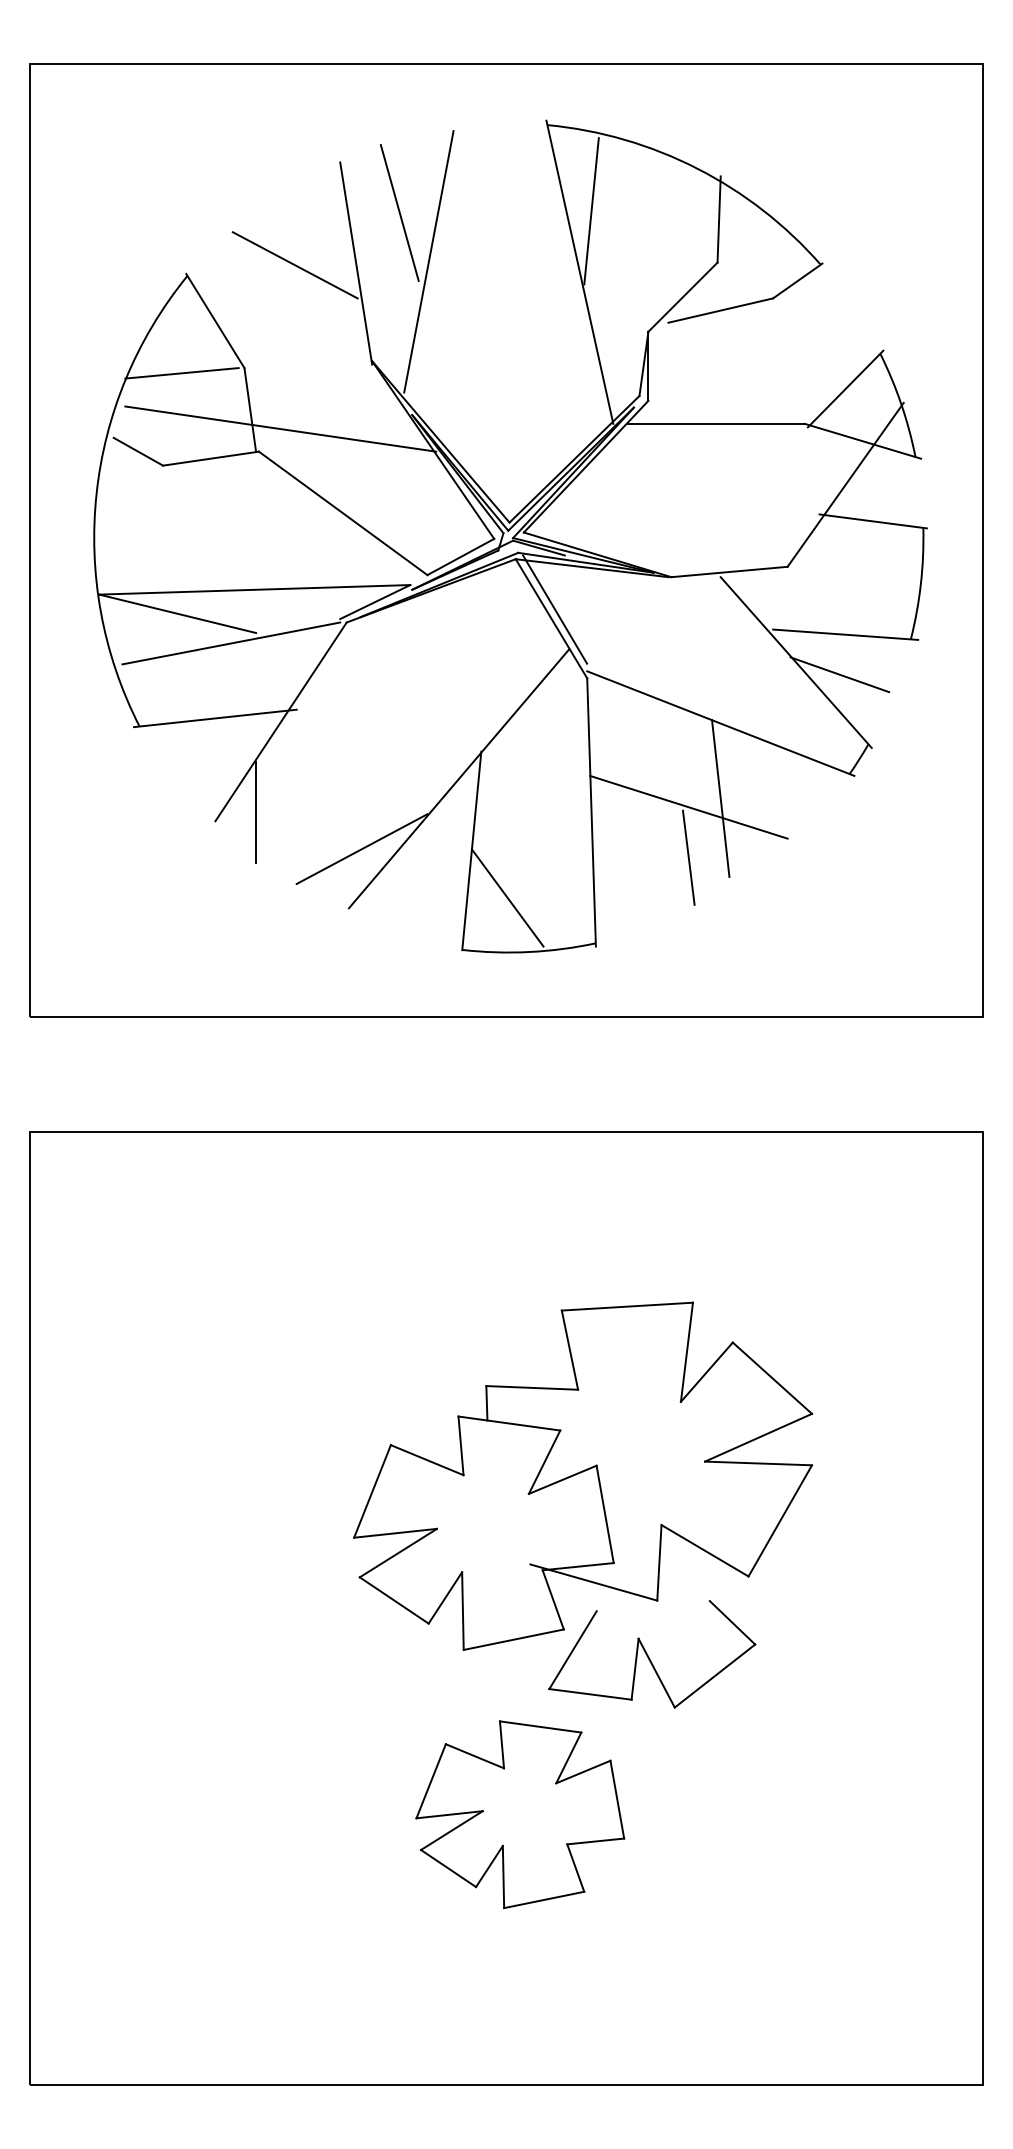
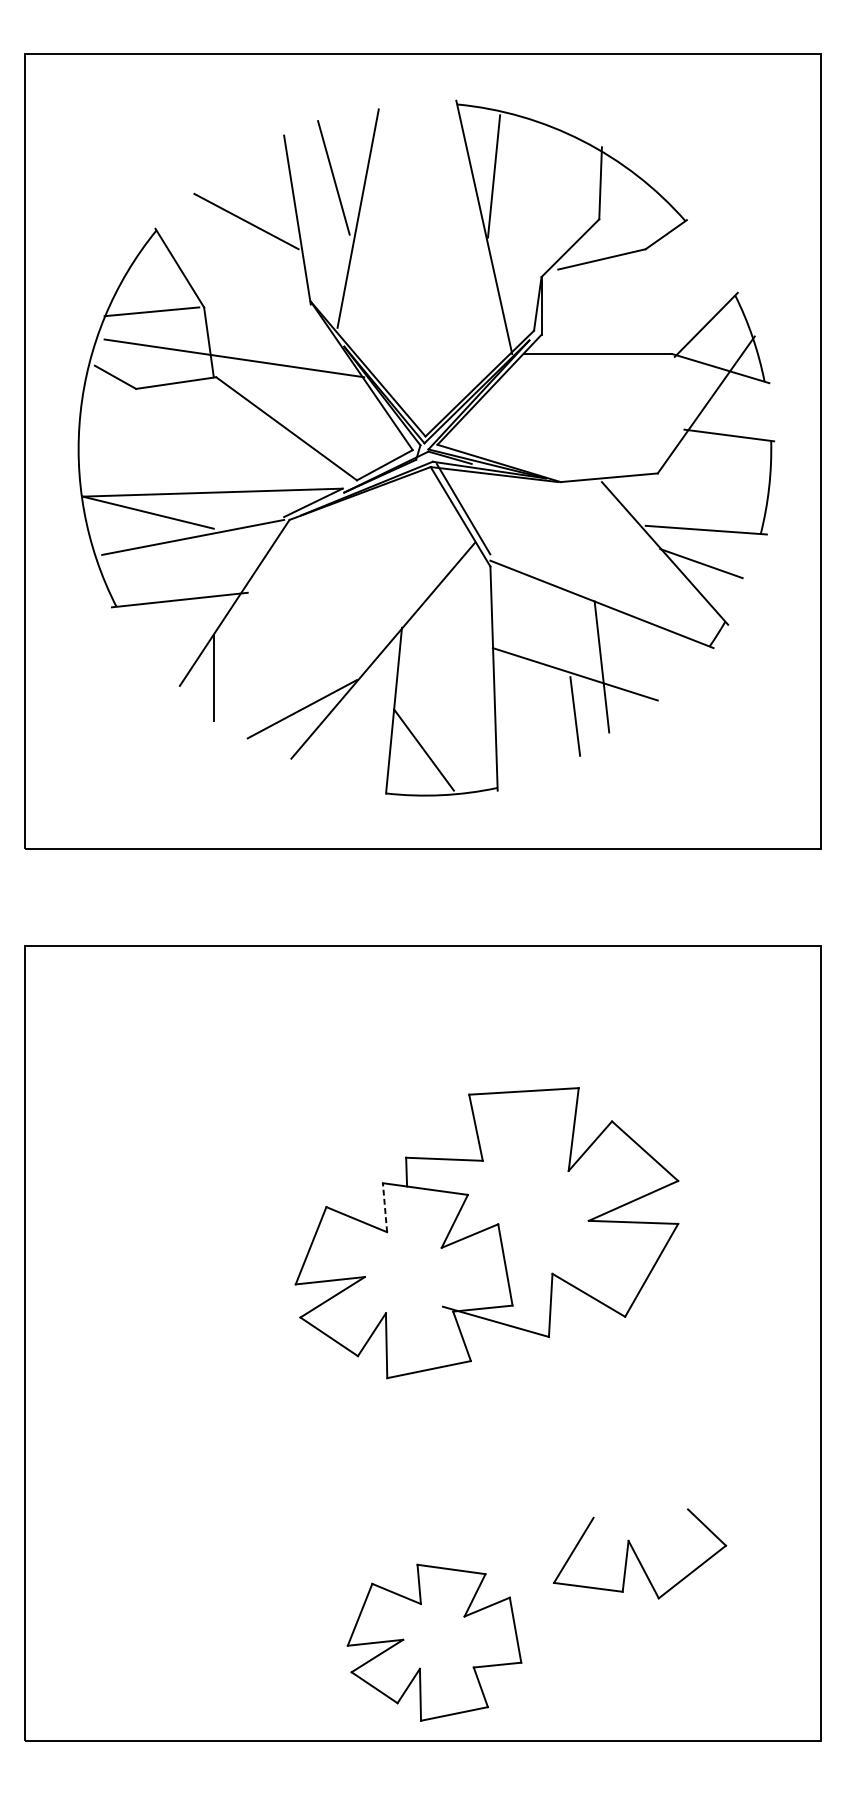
line: (460, 1445) -> (384, 1207), solid -> dashed
part: (652, 1654) -> (640, 1554), moved
part: (520, 1814) -> (434, 1642), moved

